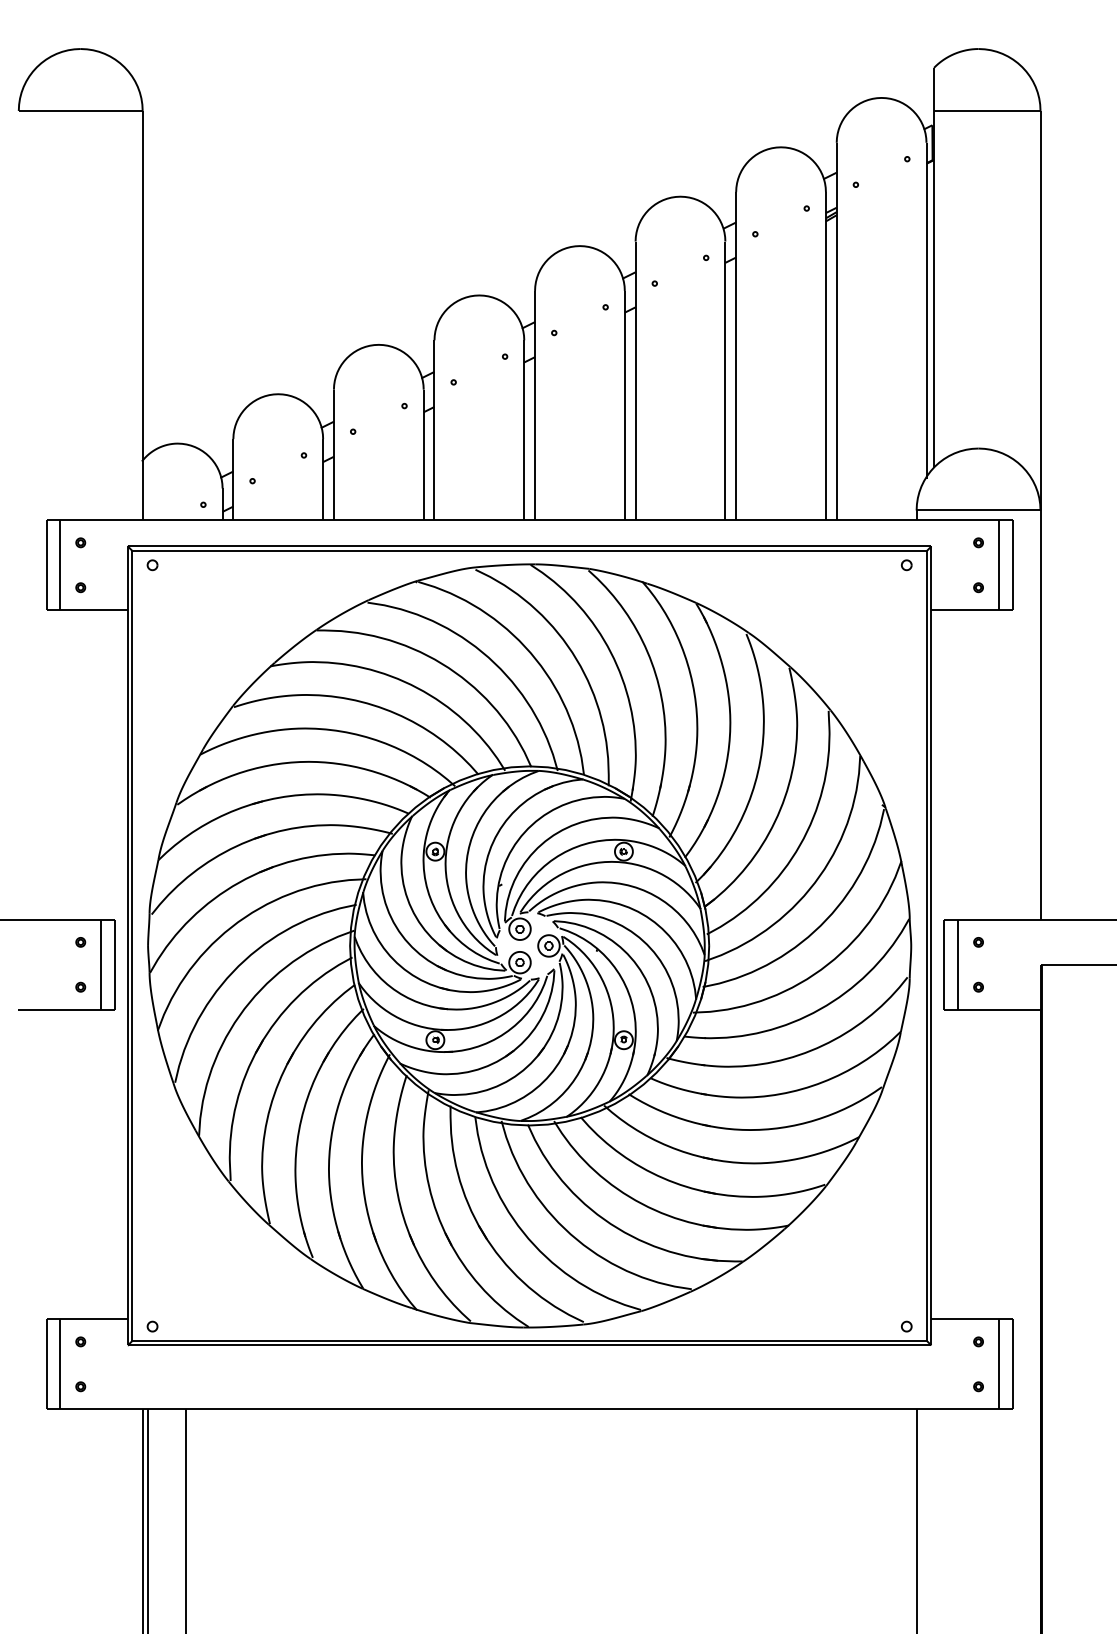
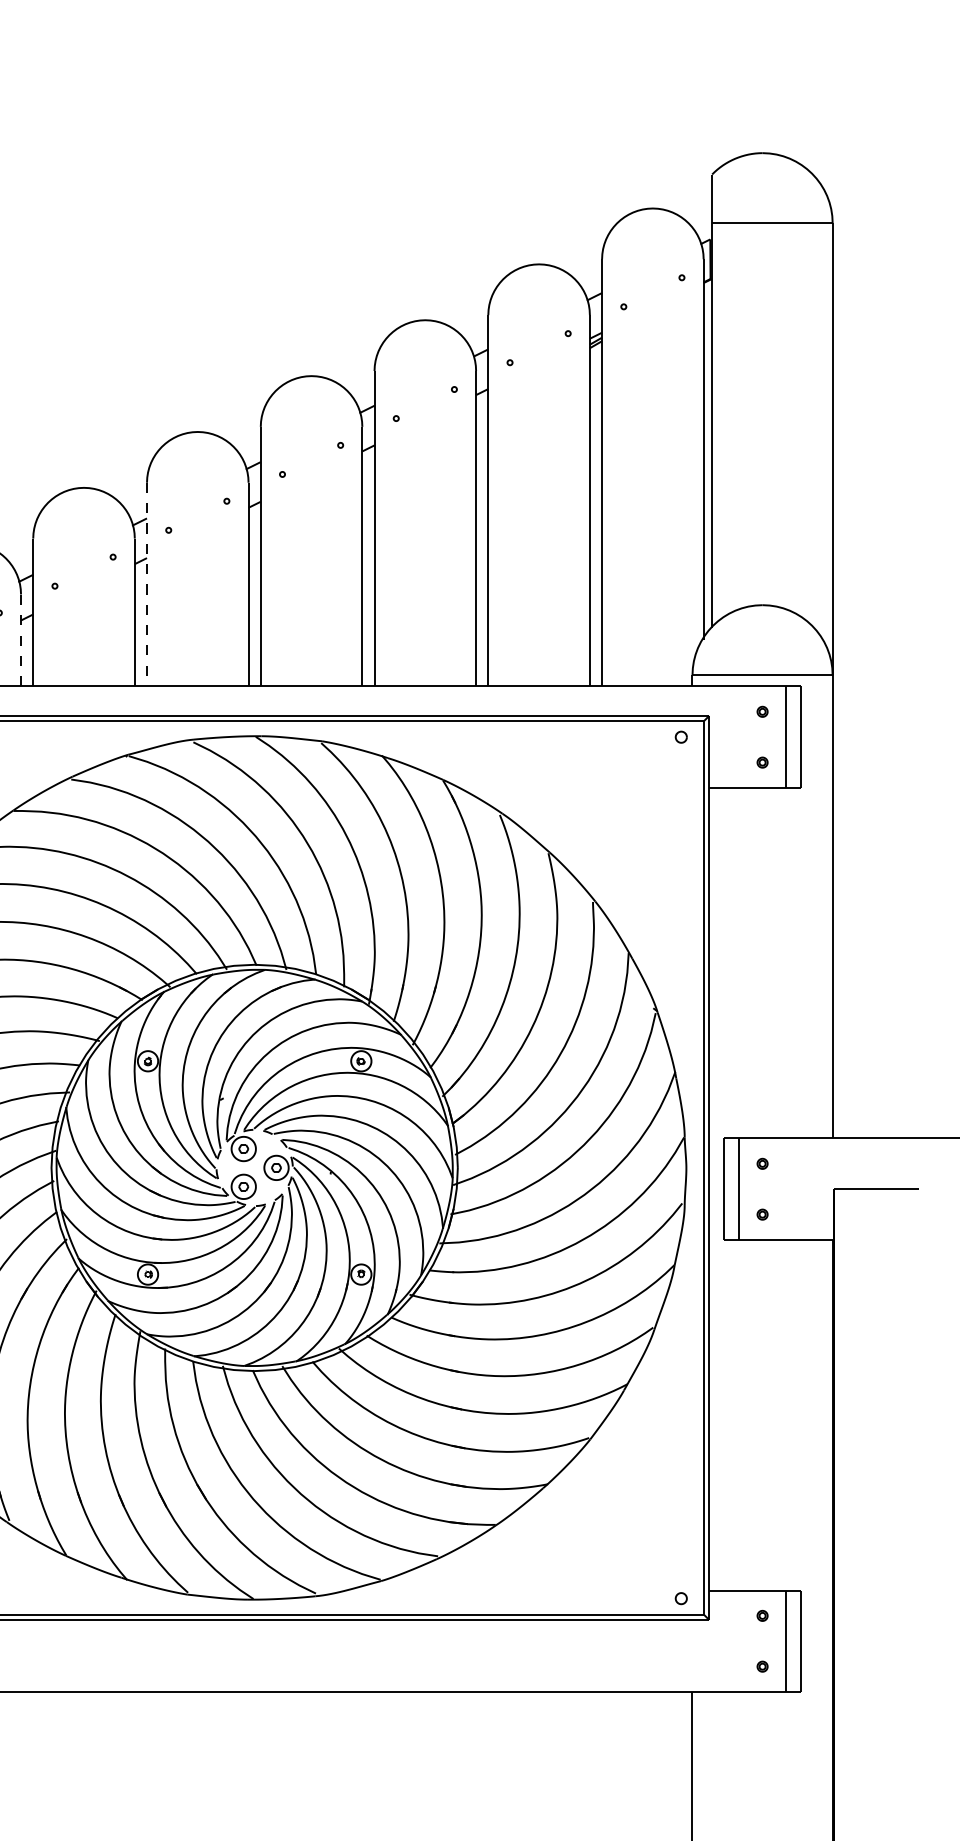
line: (434, 430) -> (147, 584), solid -> dashed
line: (323, 479) -> (21, 640), solid -> dashed

